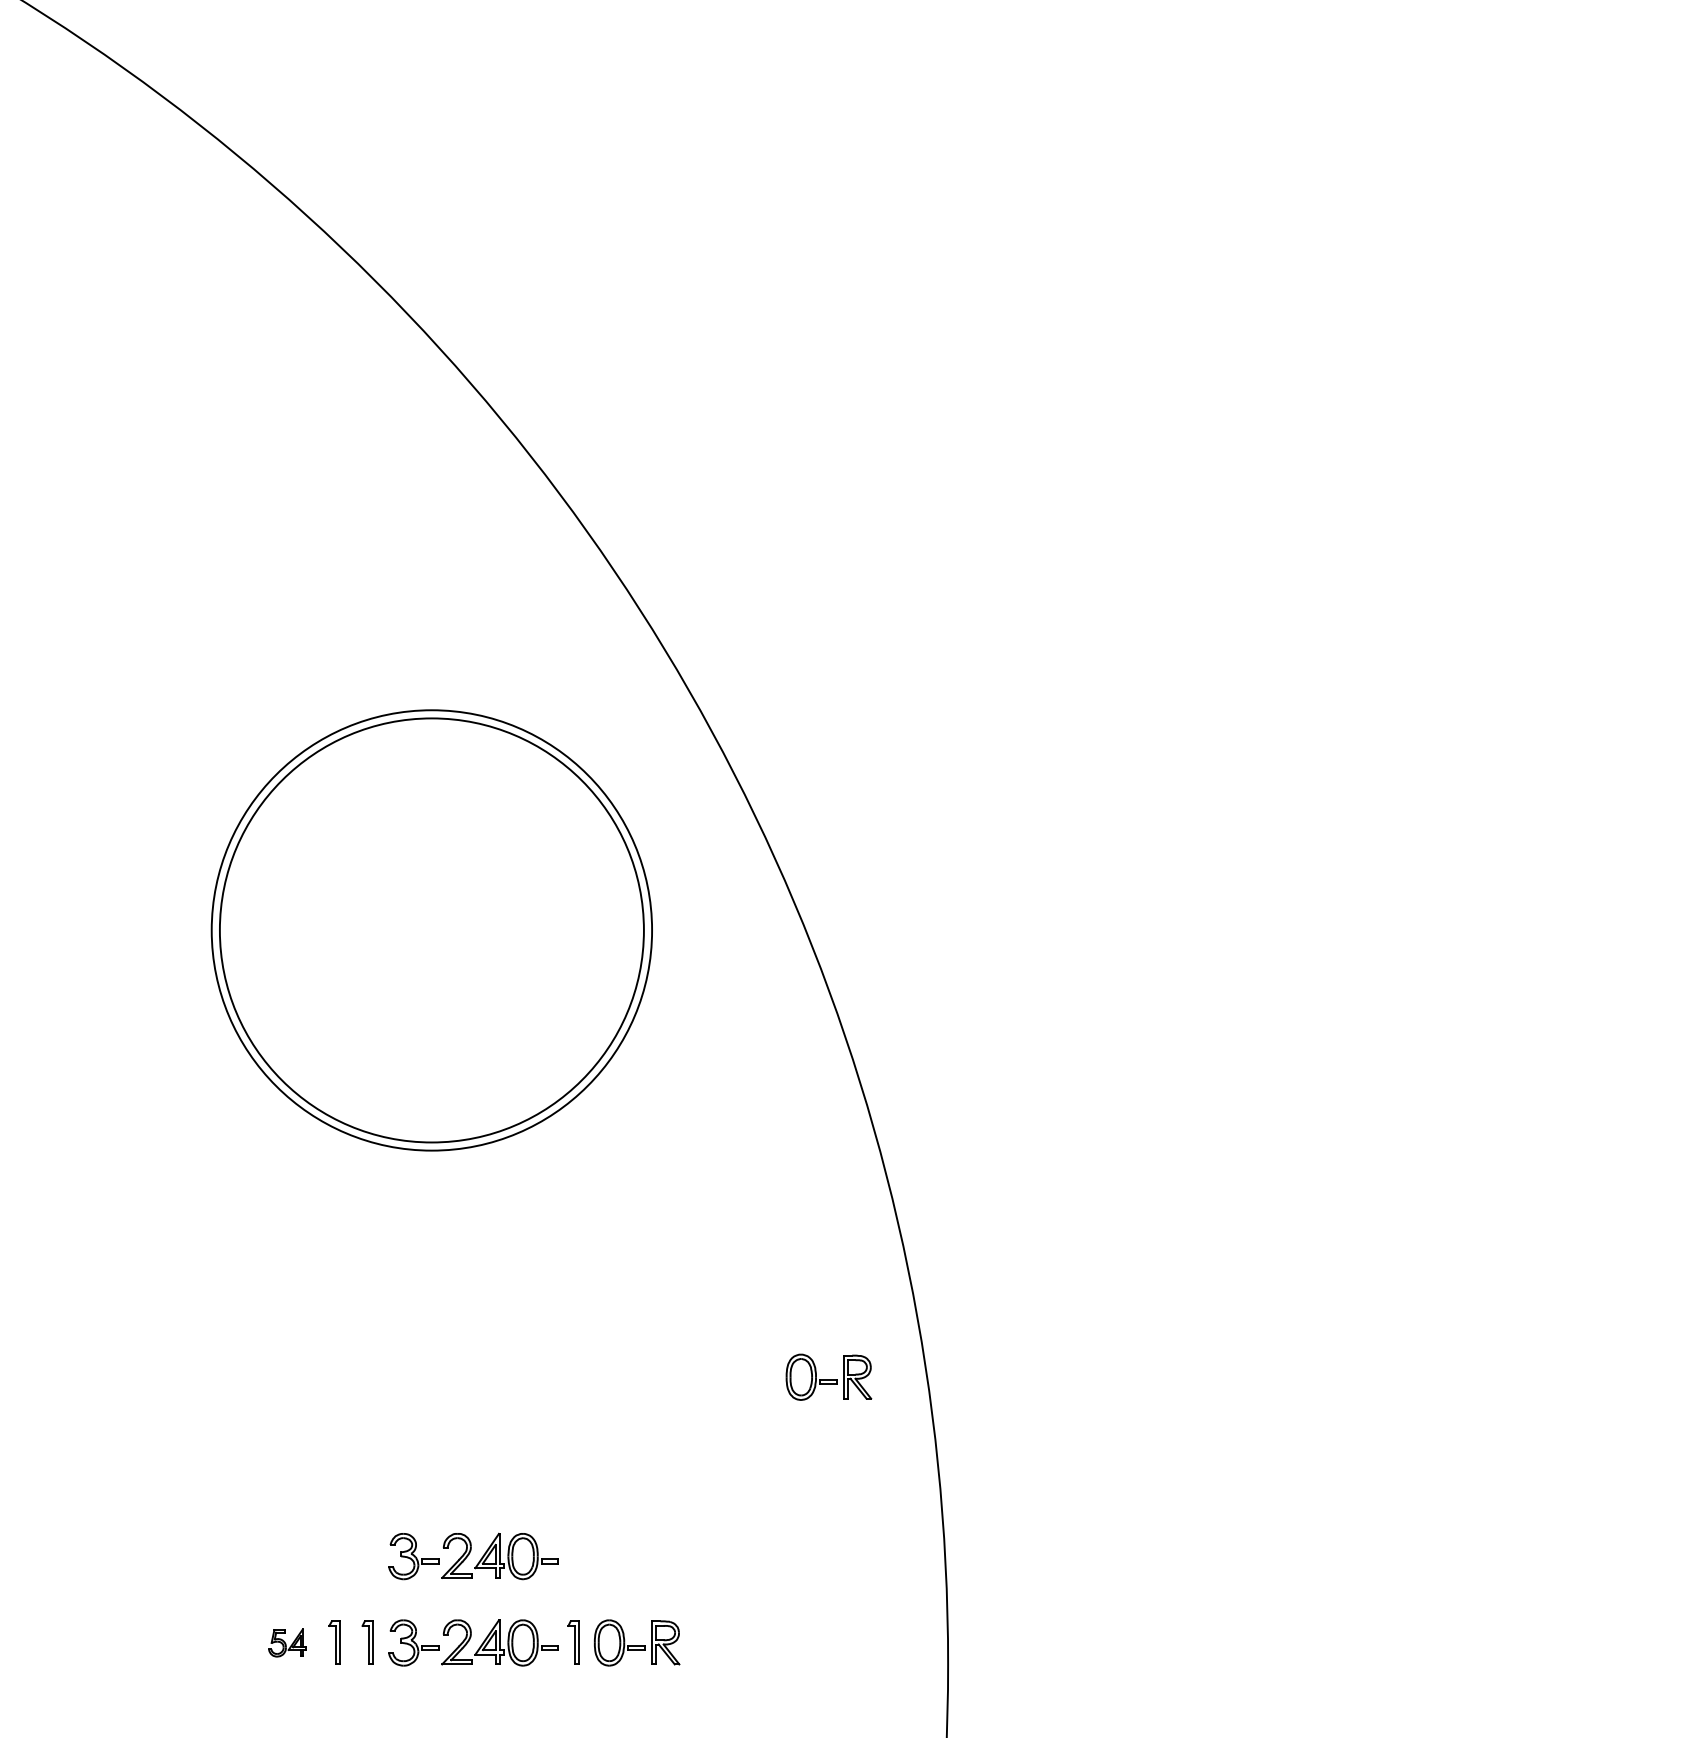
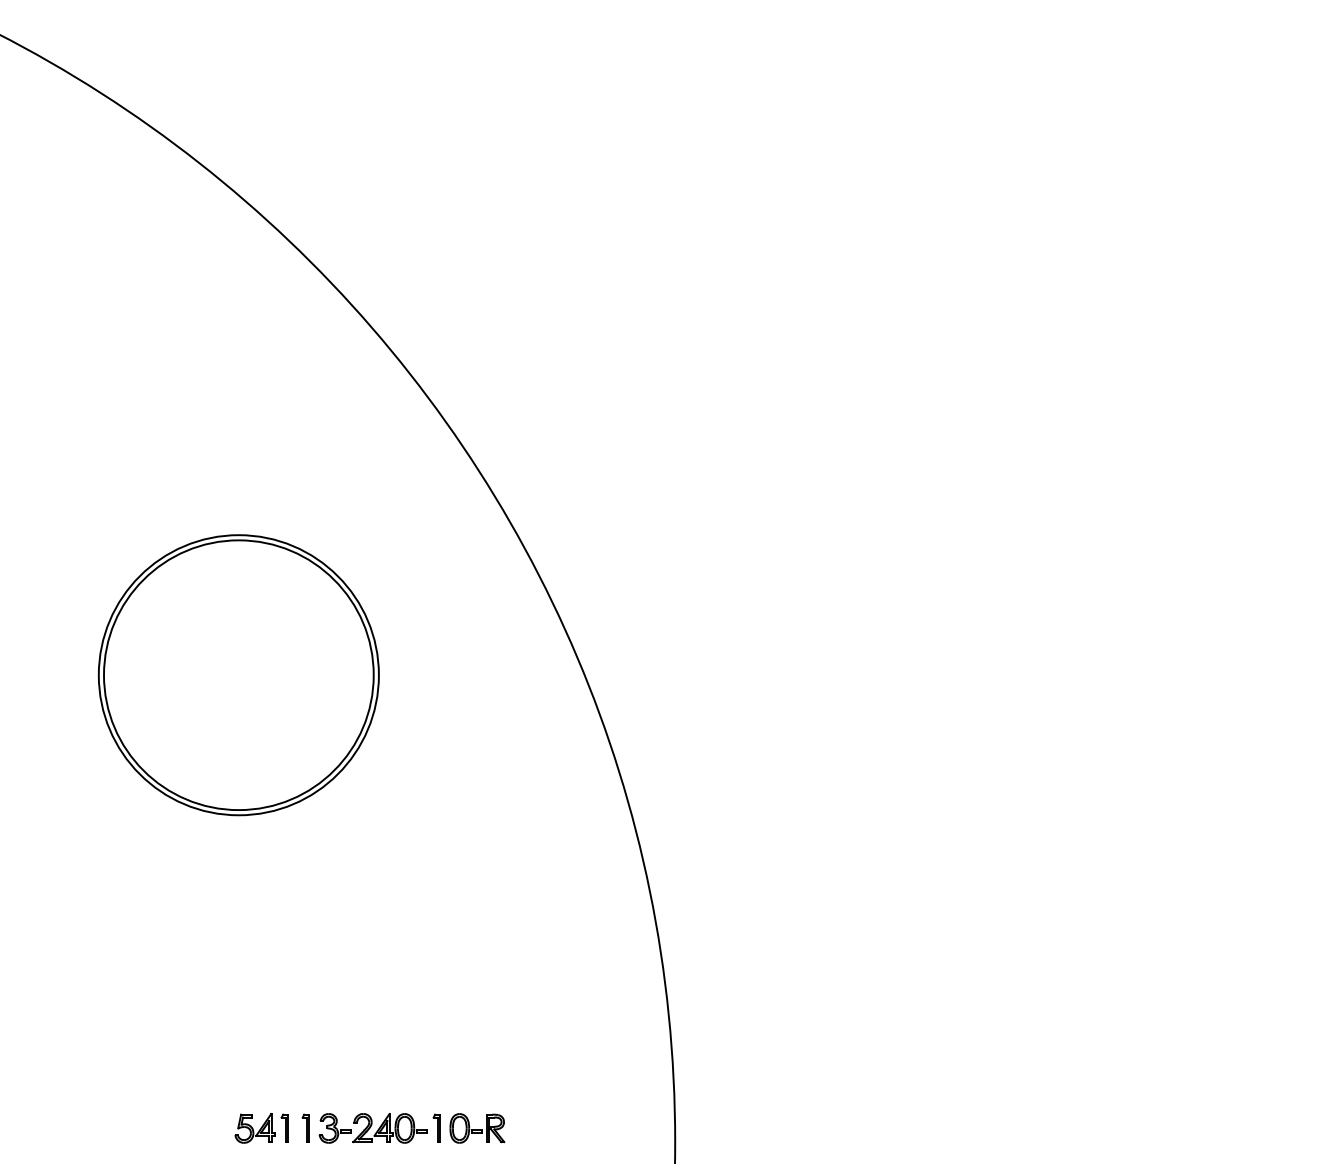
part: (431, 930) -> (238, 675), moved
part: (829, 1377) -> (599, 959), removed
part: (472, 1556) -> (372, 1073), removed
part: (286, 1643) -> (254, 1128), size x1.67

